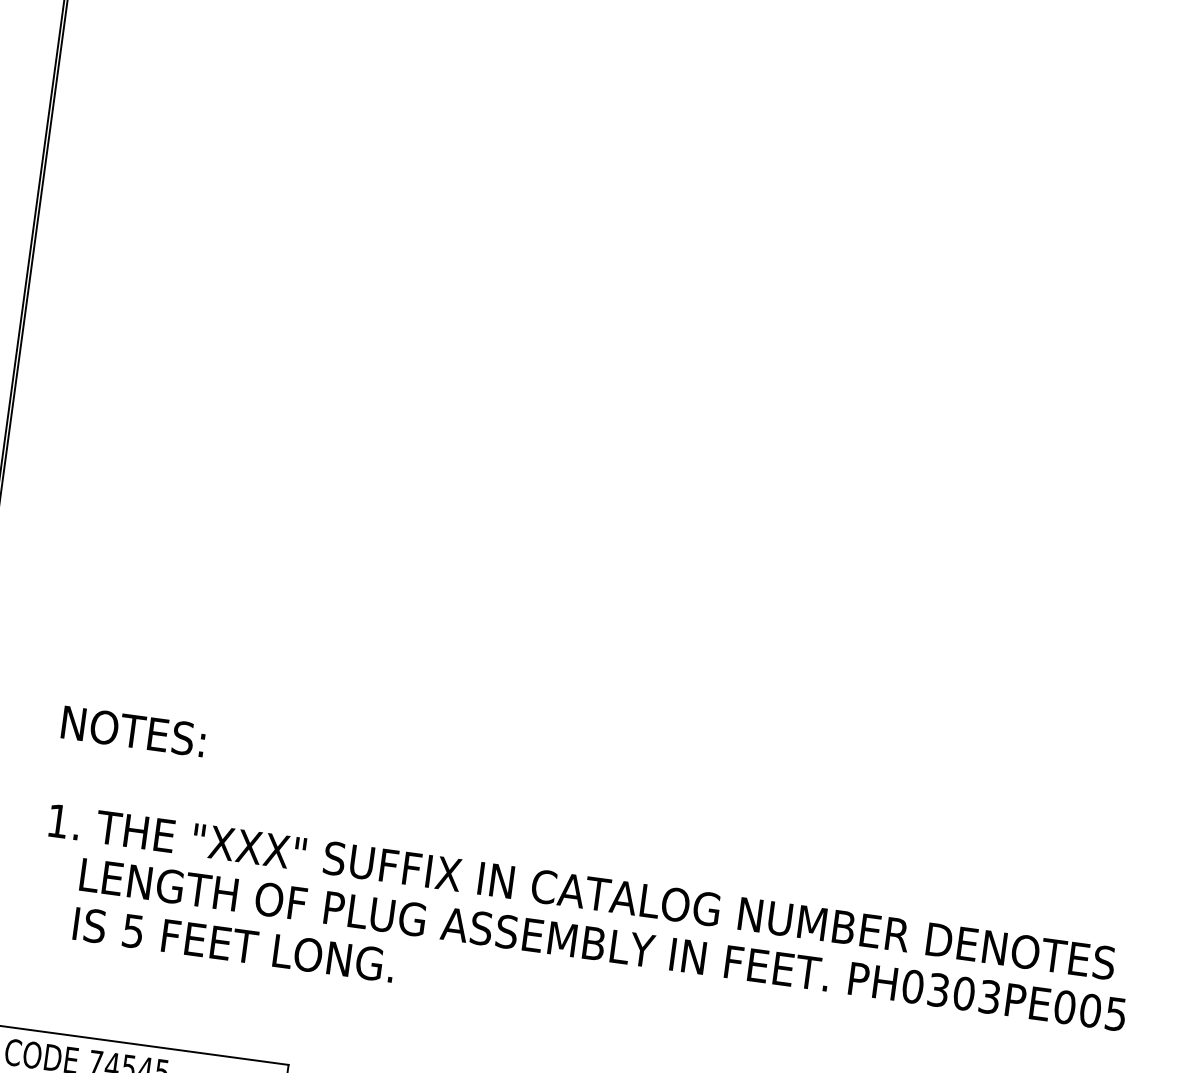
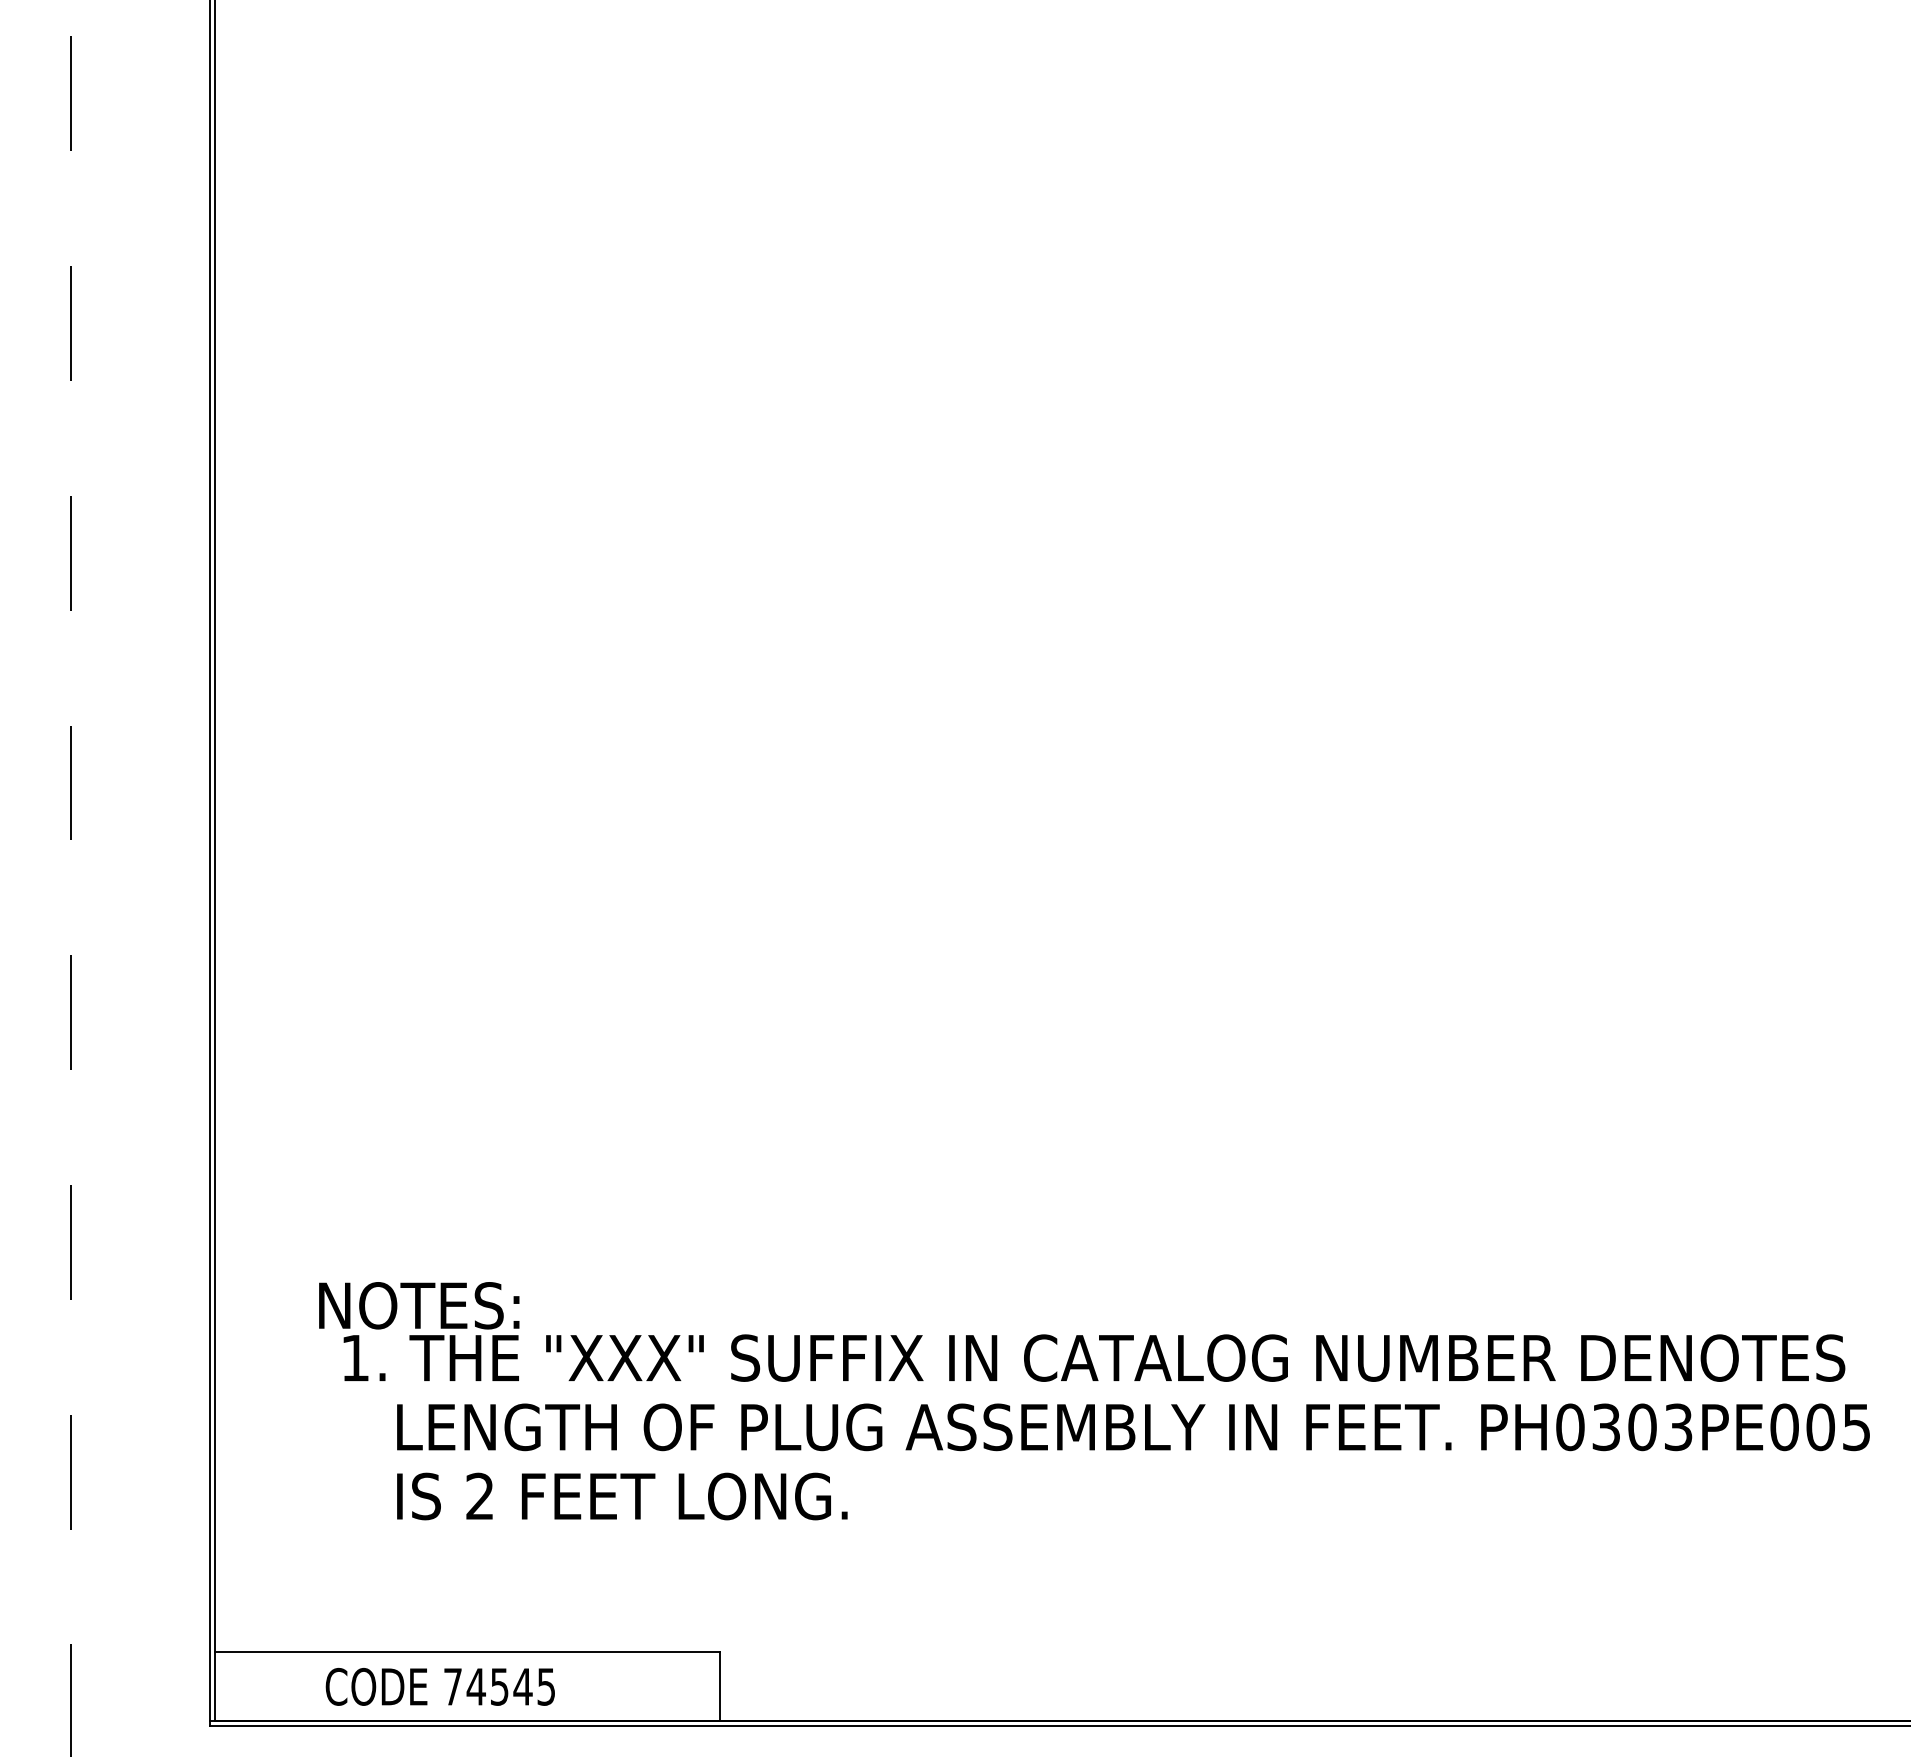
text: (133, 731) -> (419, 1305), moved
text: (132, 931) -> (479, 1496), 5 -> 2

